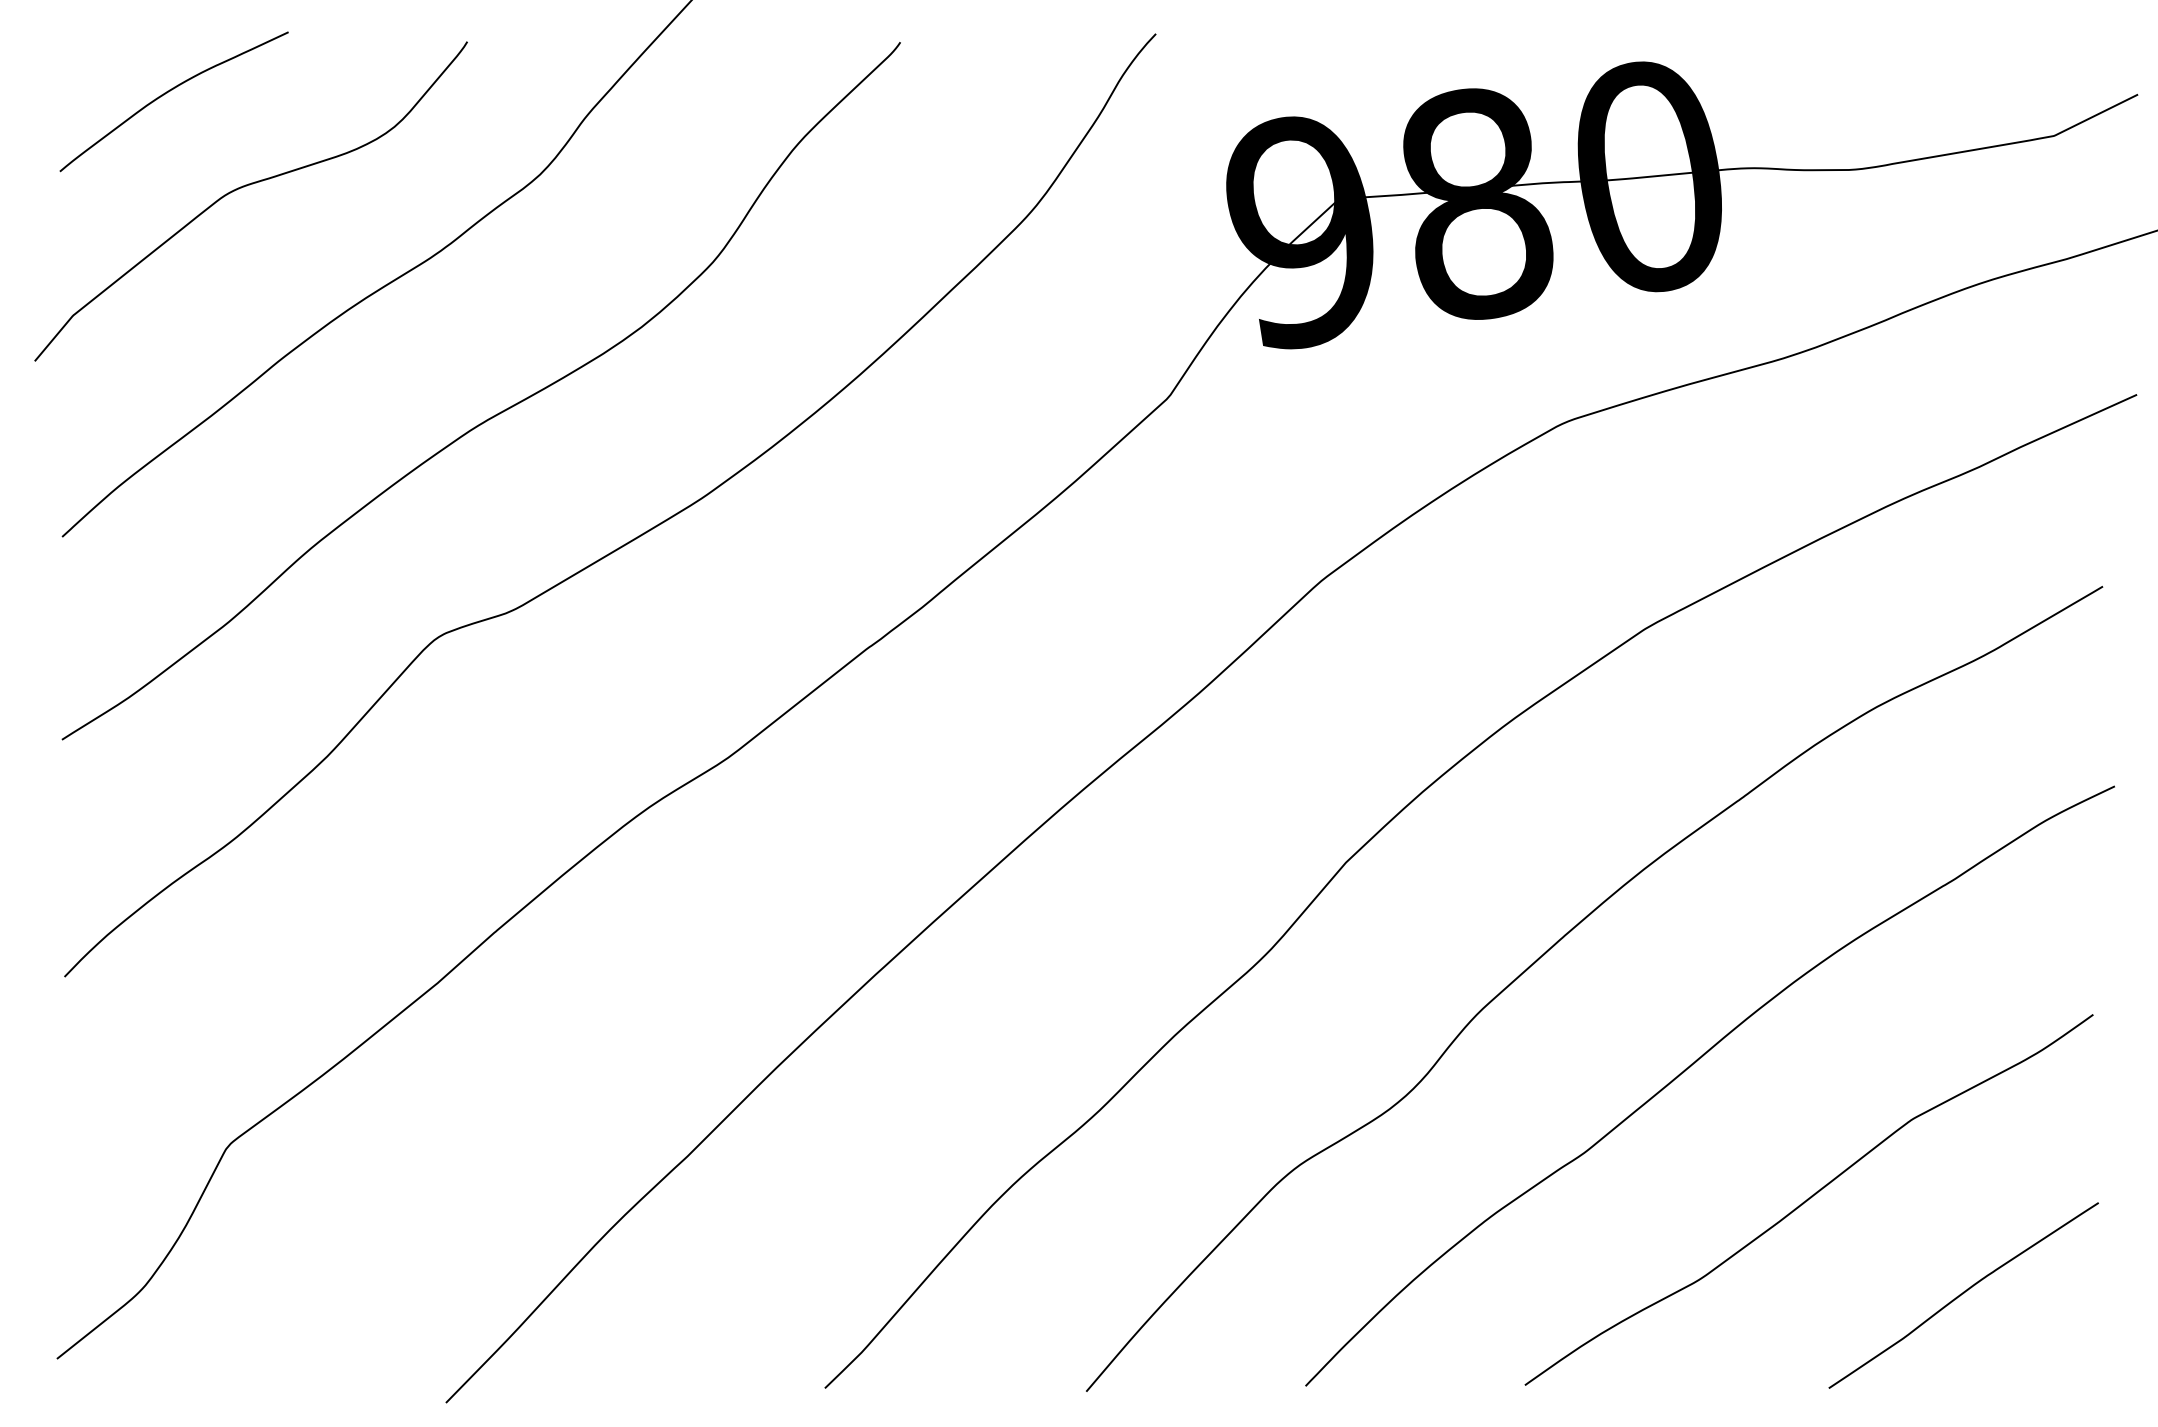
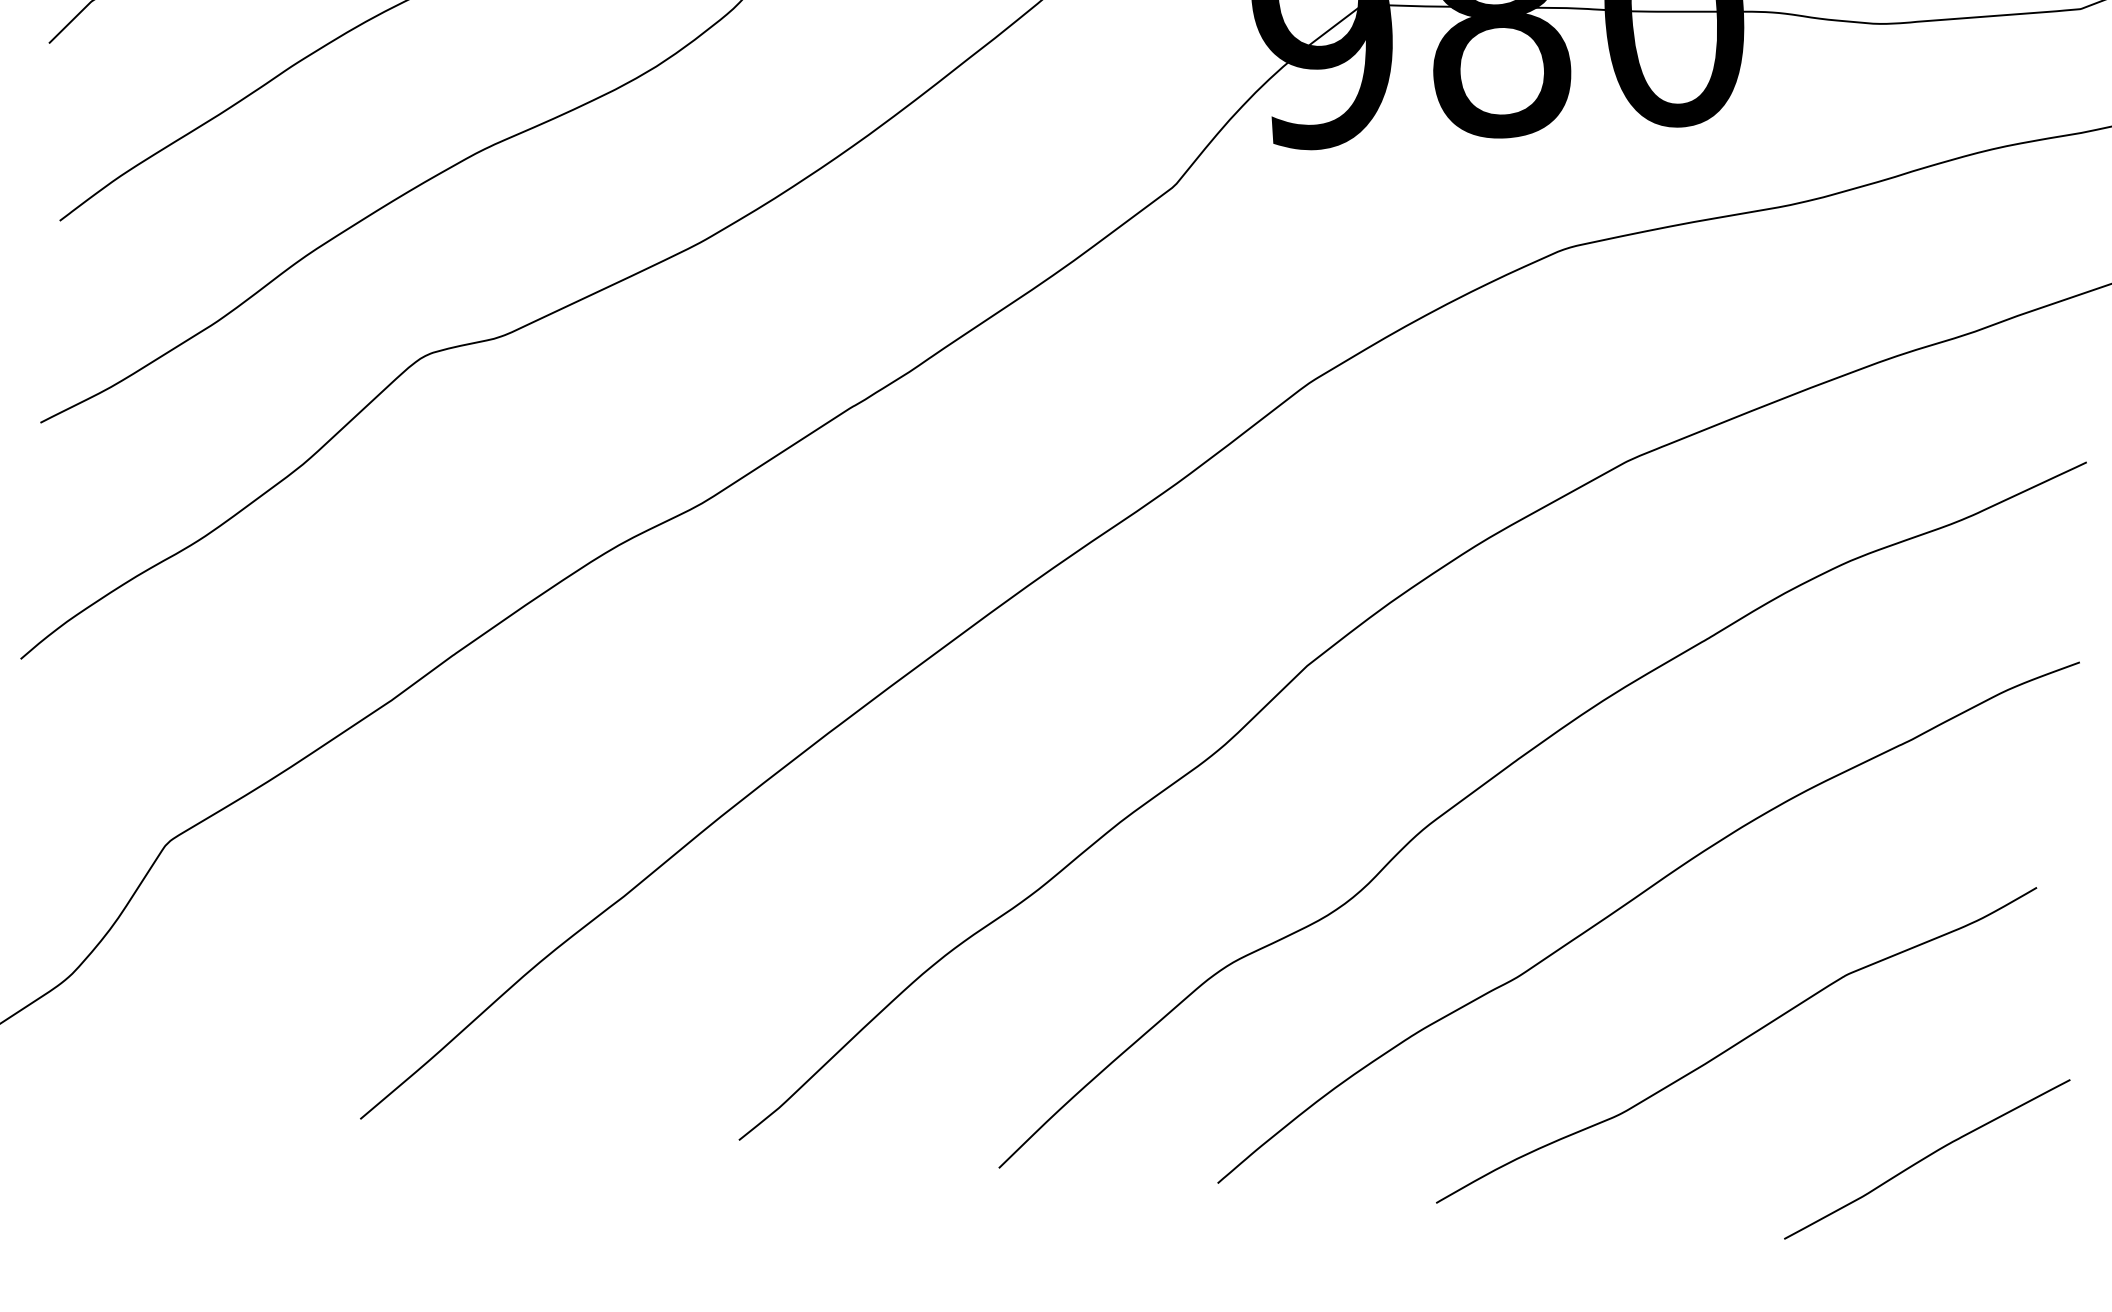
curve: (1963, 1294) -> (1927, 1158), moved

